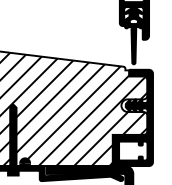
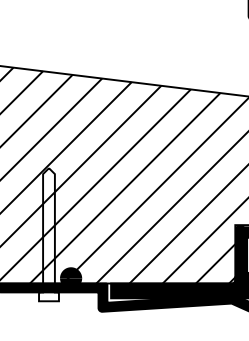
fill: (13, 139) -> (49, 233), removed

